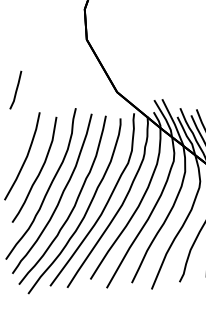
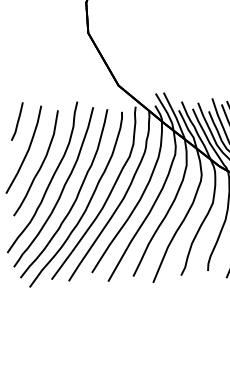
line: (16, 90) -> (17, 121), moved

